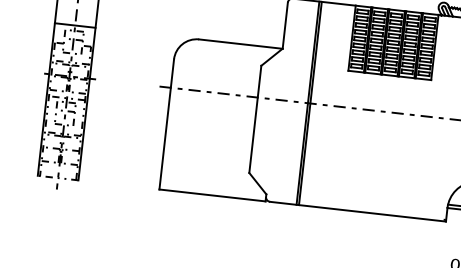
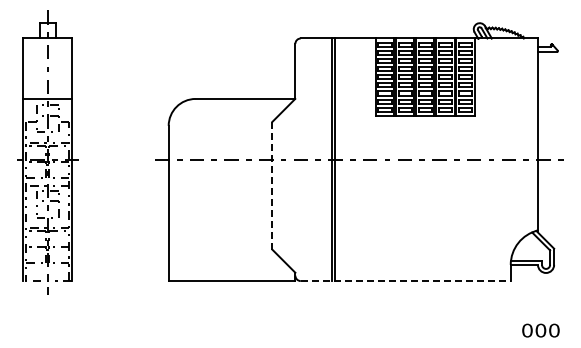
line: (255, 119) -> (272, 185), solid -> dashed
line: (357, 212) -> (405, 281), solid -> dashed

